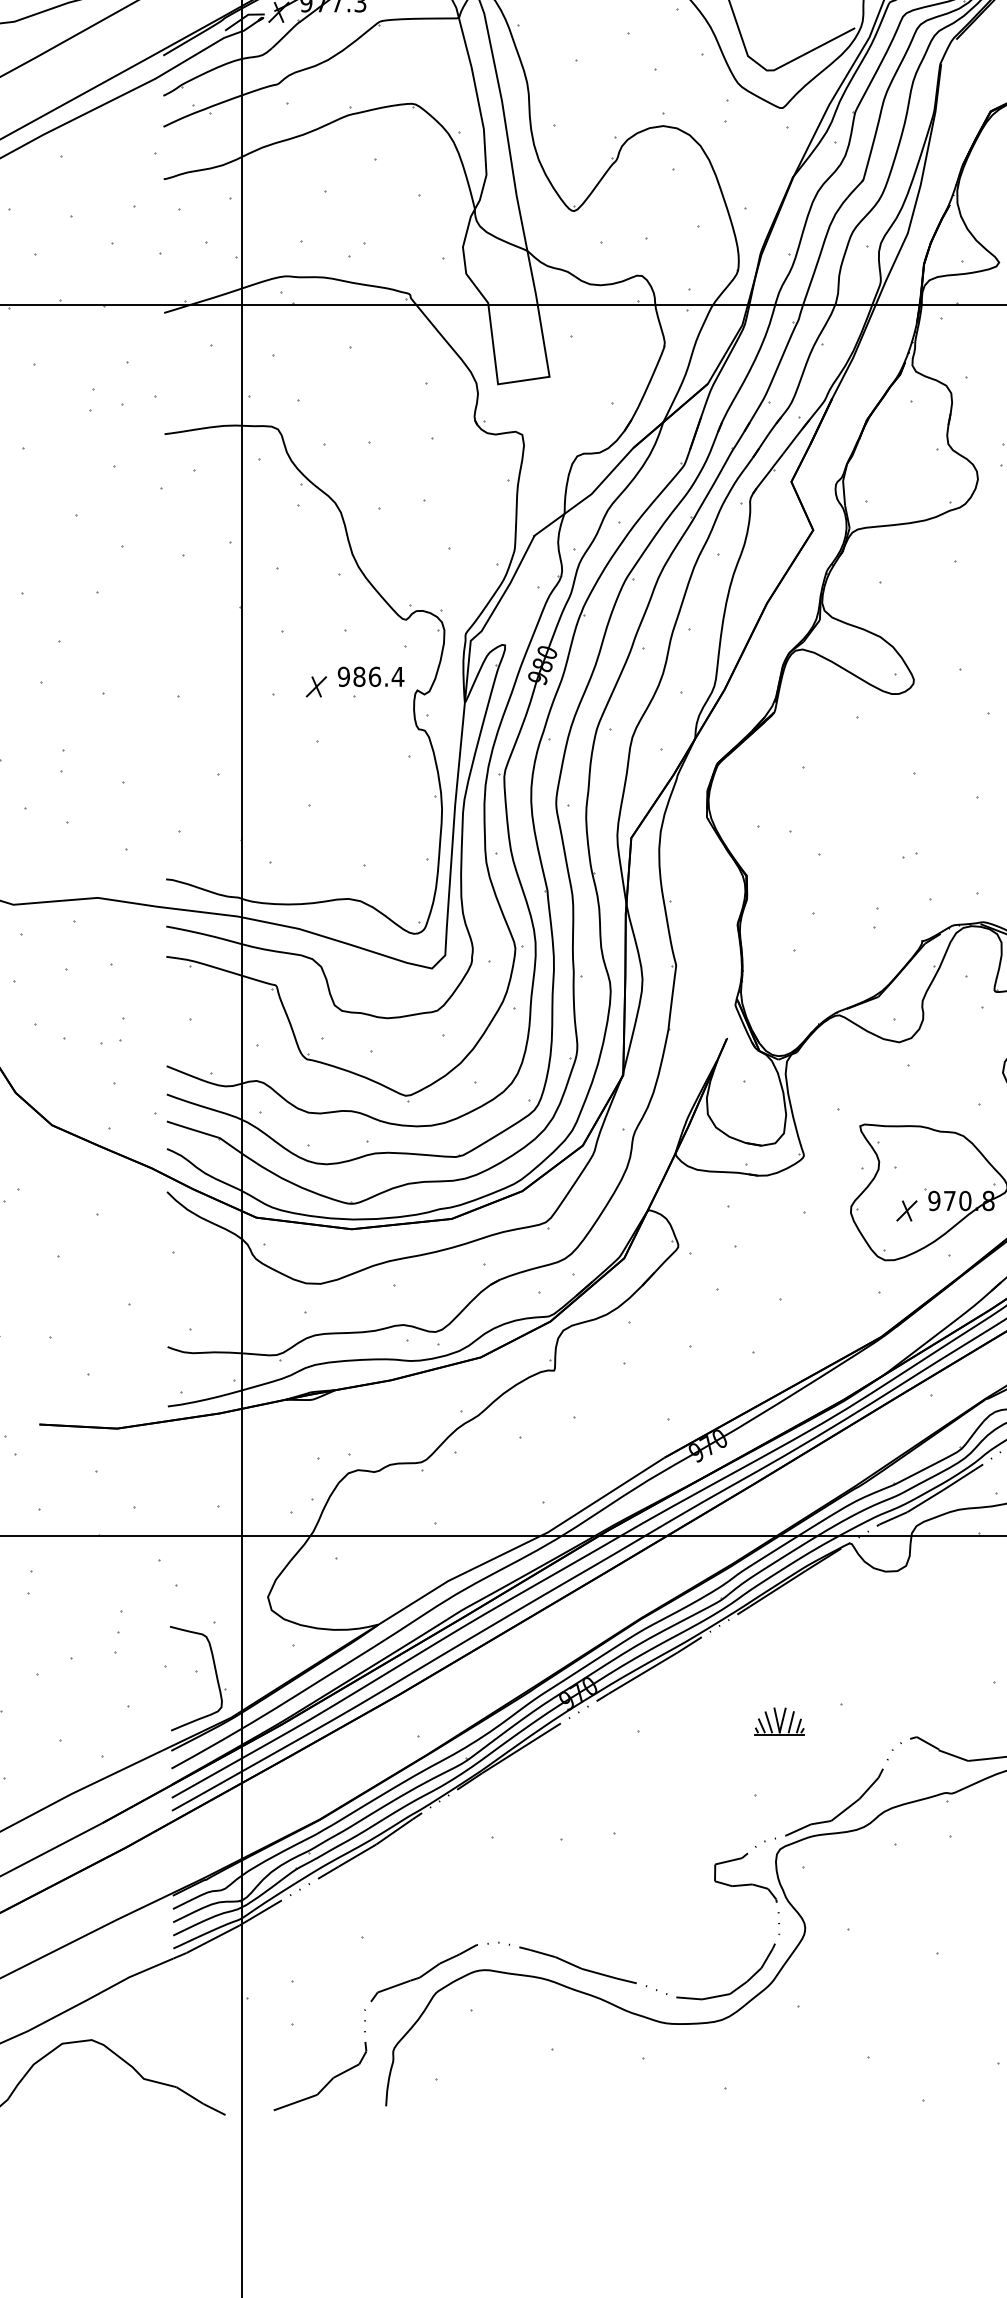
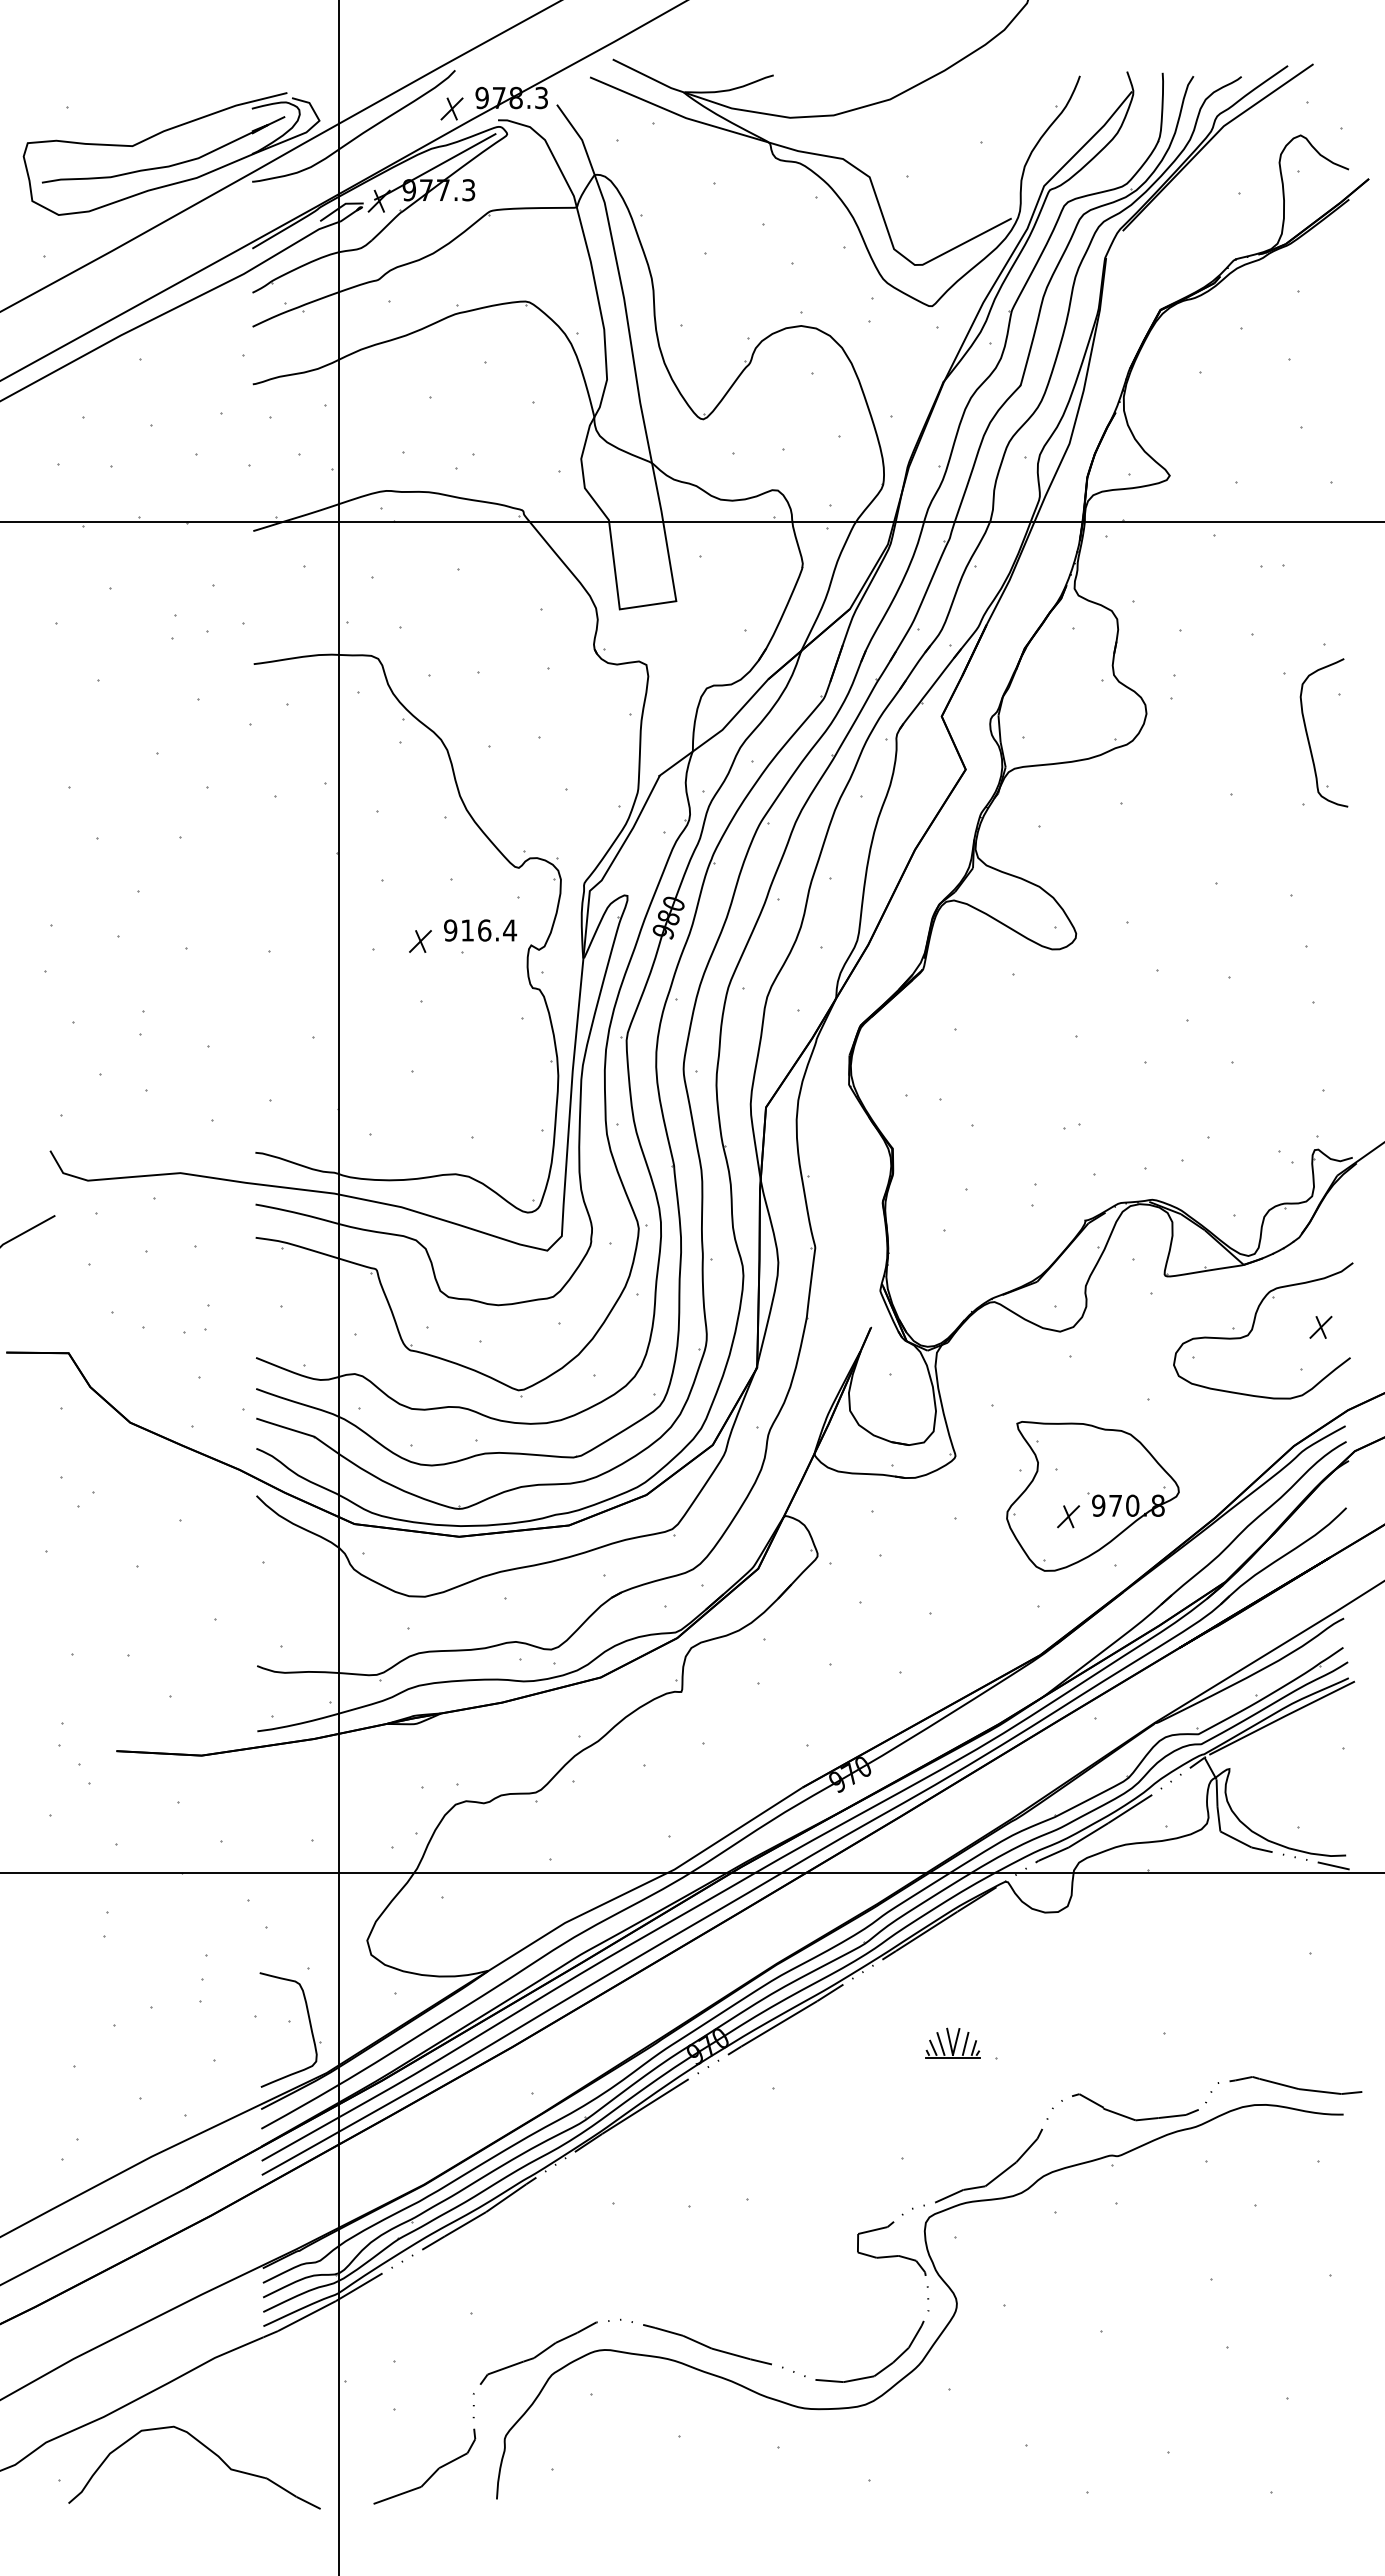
text: (359, 676) -> (467, 930), 986.4 -> 916.4
part: (779, 1720) -> (952, 2042), moved

